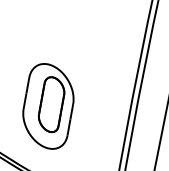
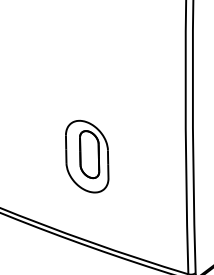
part: (48, 106) -> (87, 156), size x0.71

